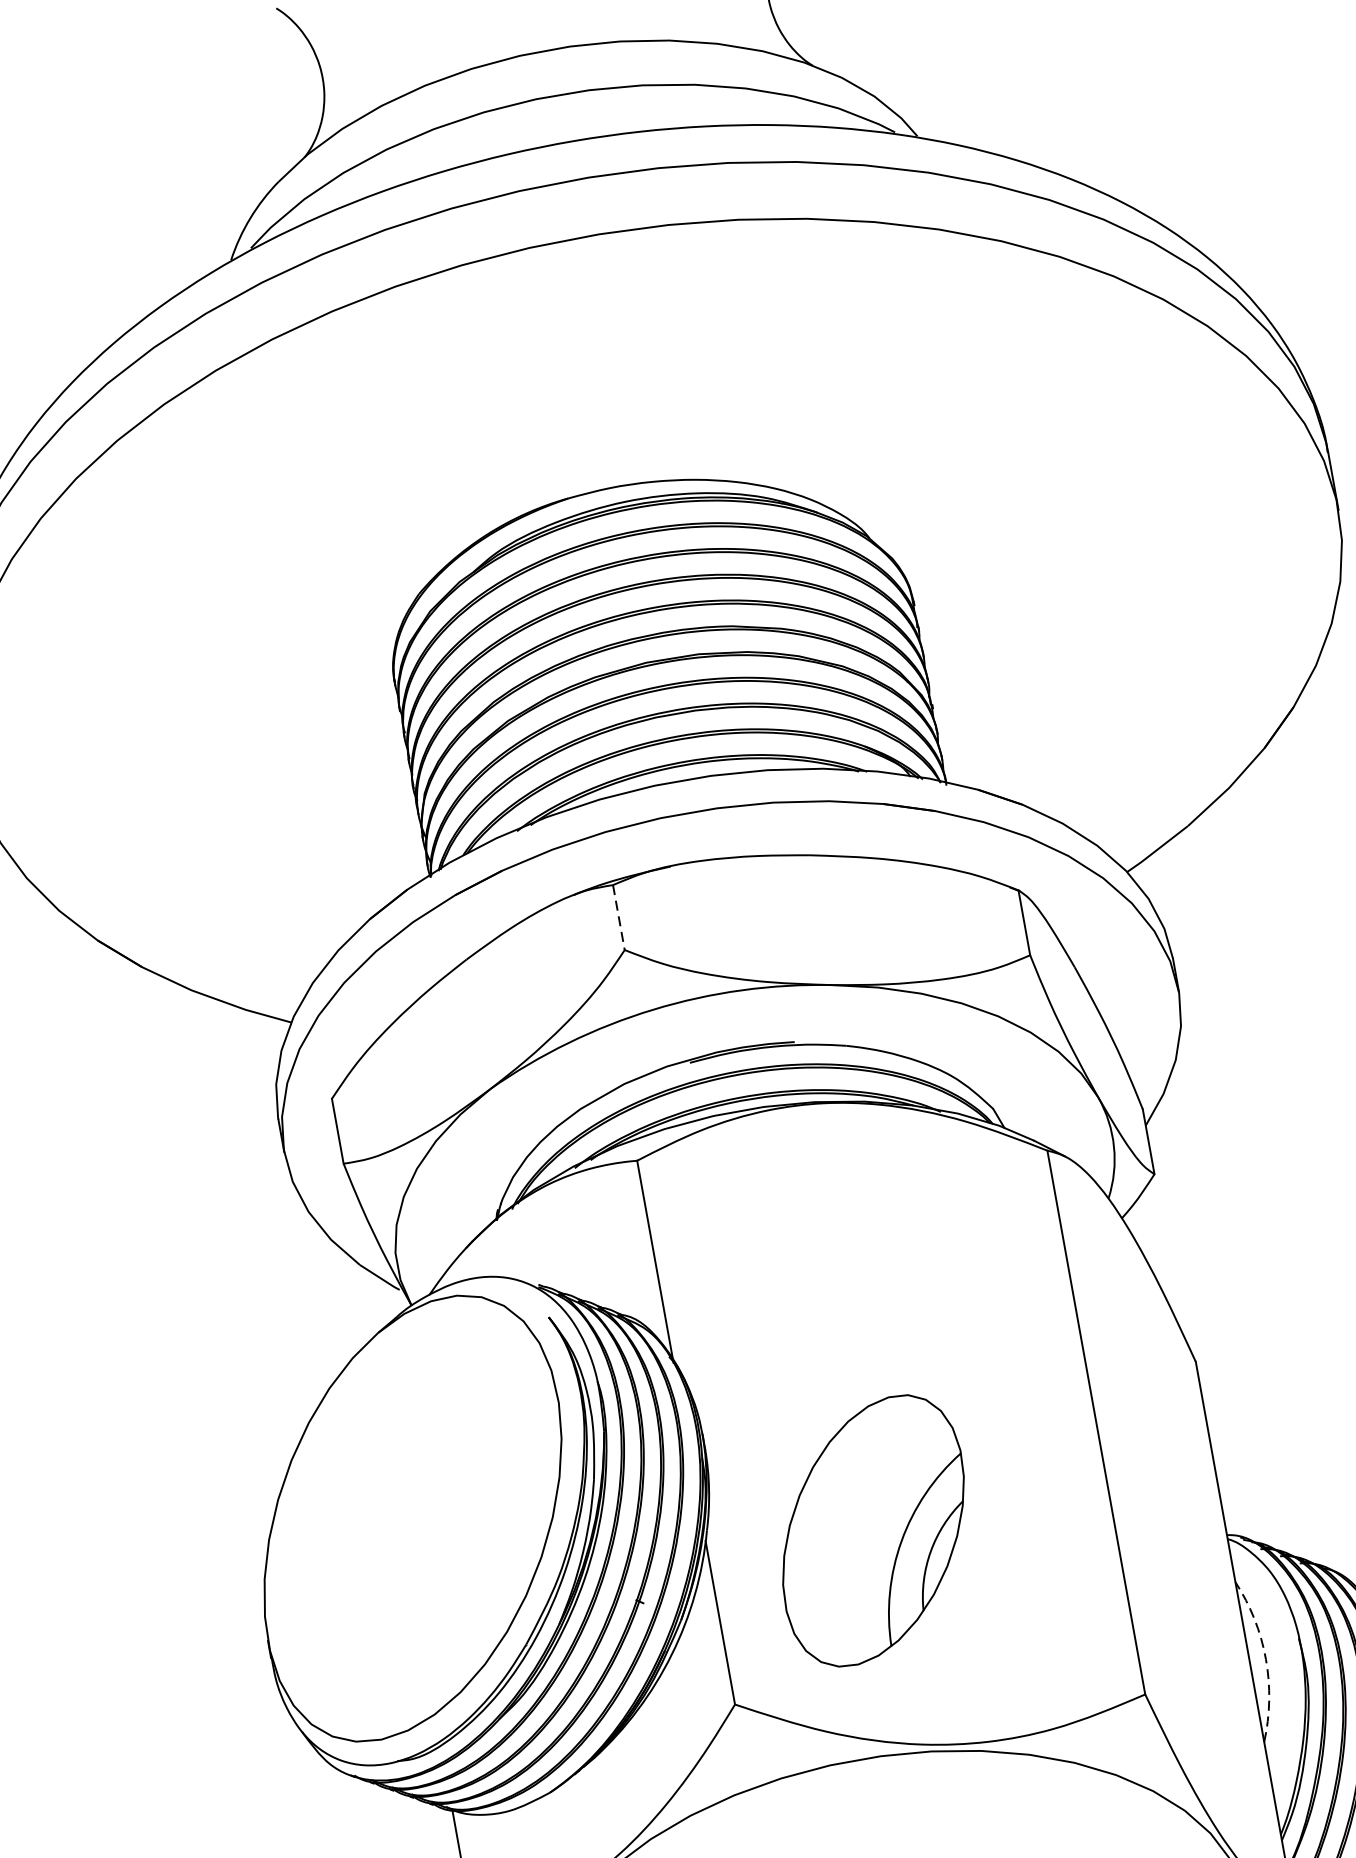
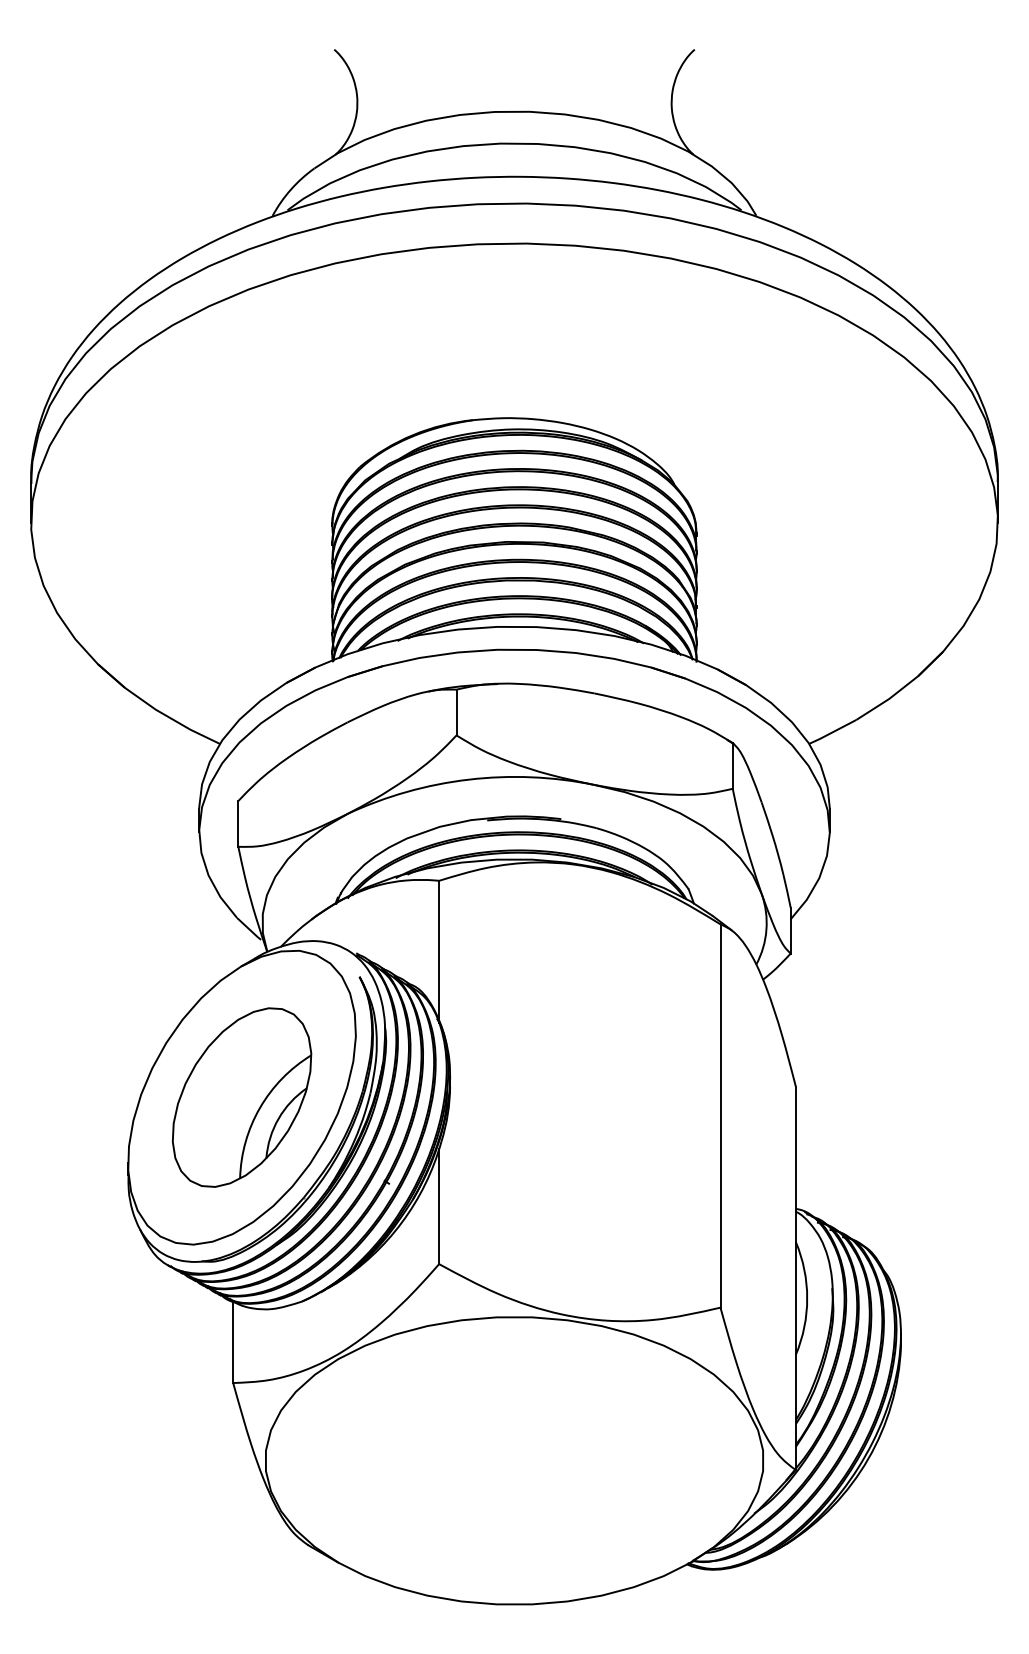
line: (618, 917) -> (456, 712), dashed -> solid
part: (872, 1530) -> (241, 1097), moved
arc: (1266, 1659) -> (807, 1298), dashed -> solid

